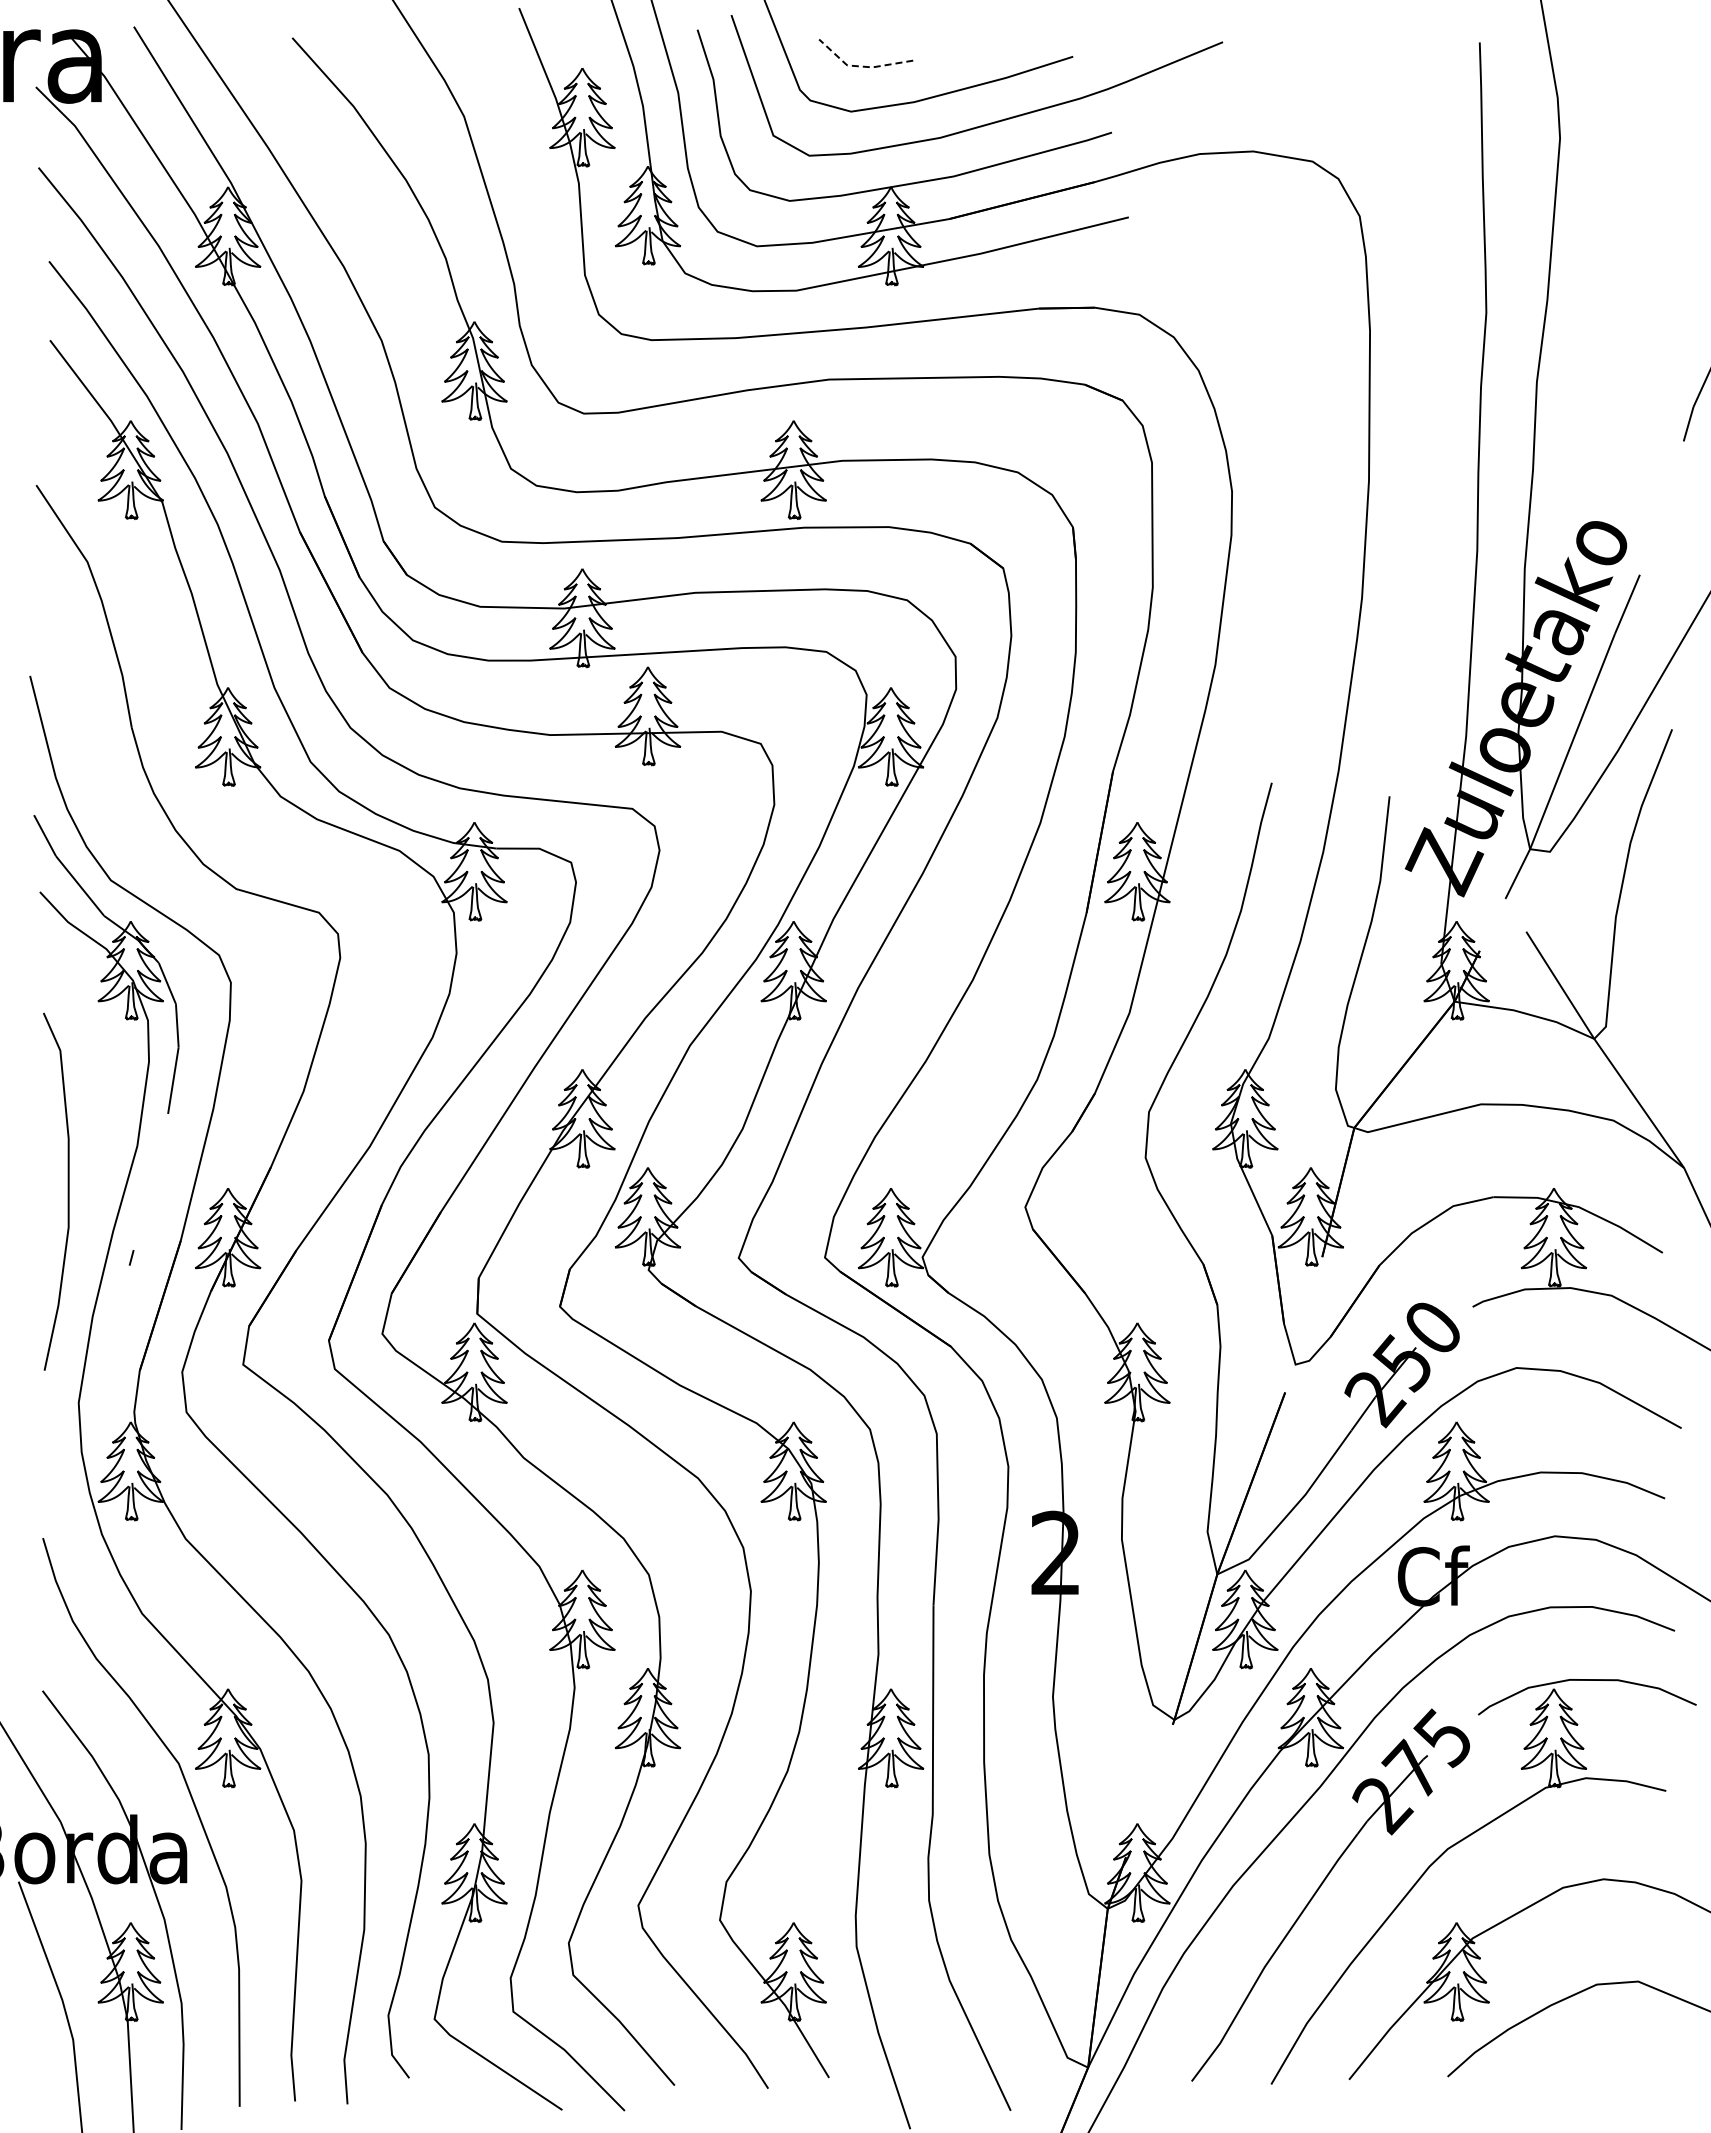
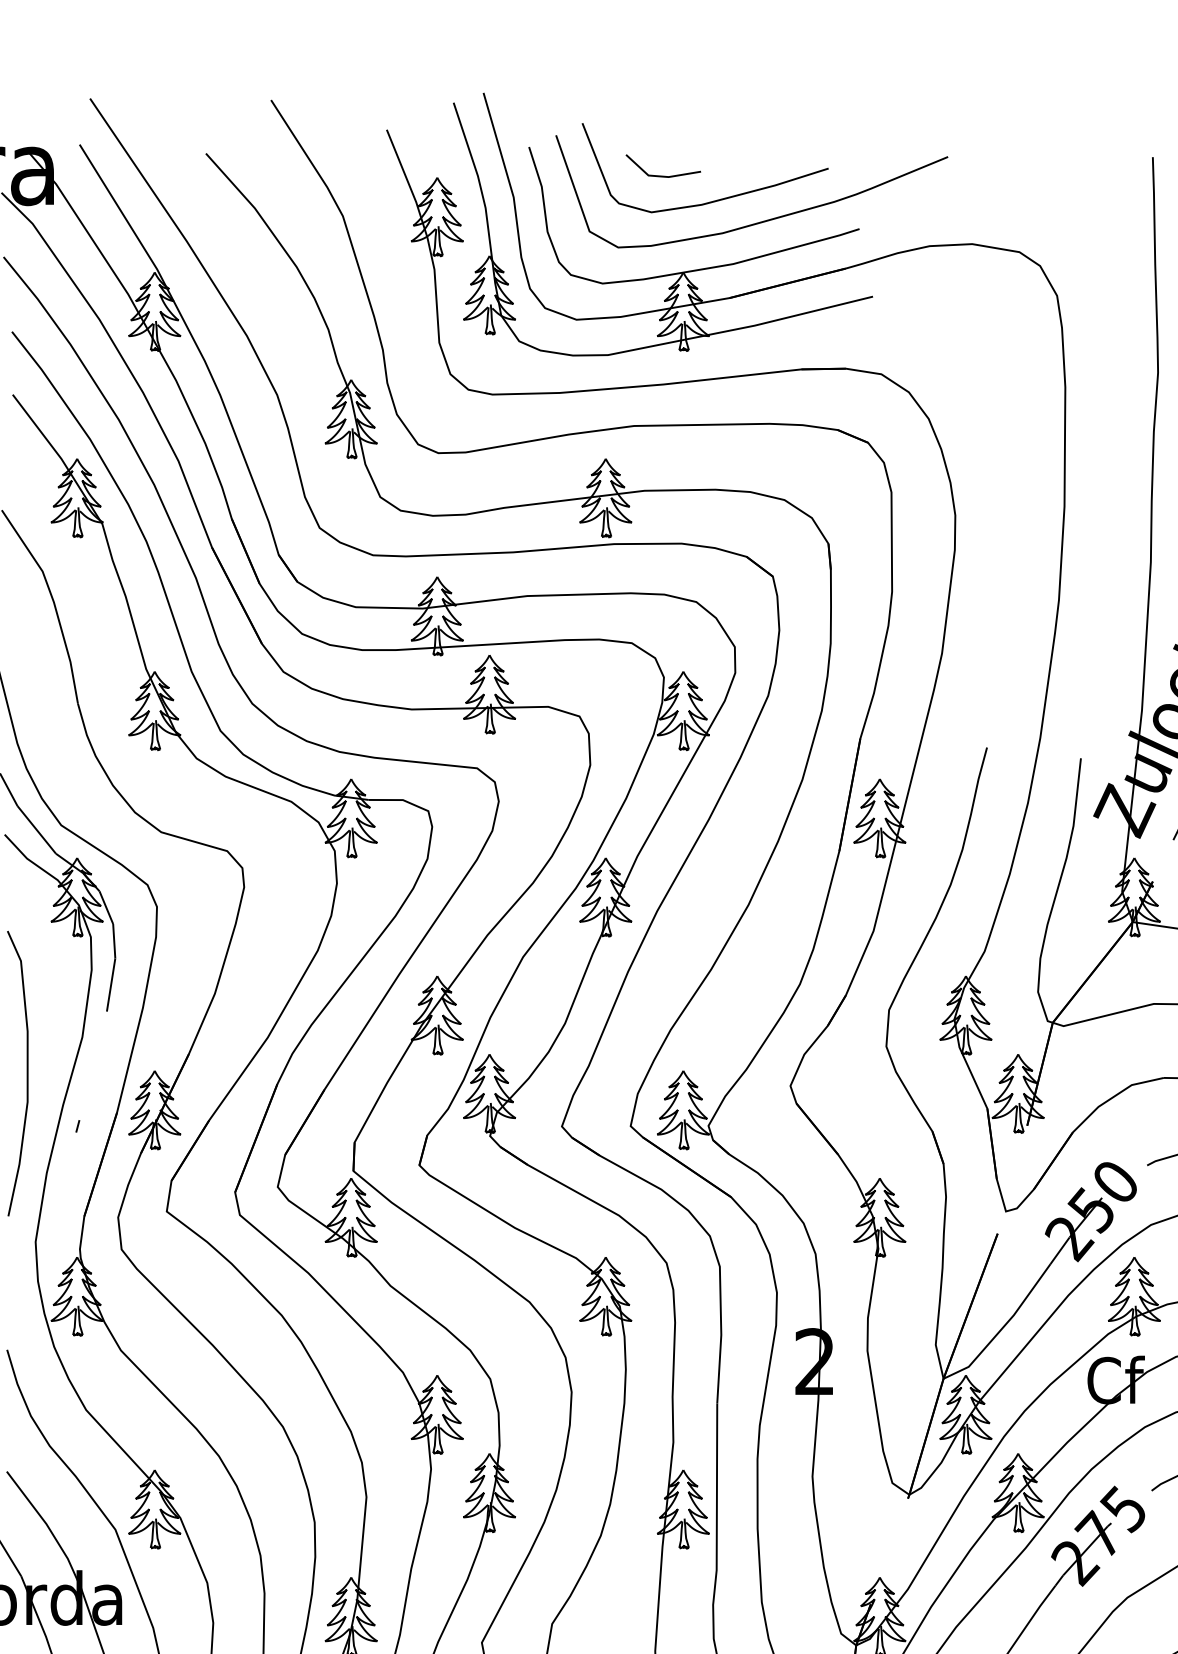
line: (860, 66) -> (659, 176), dashed -> solid

